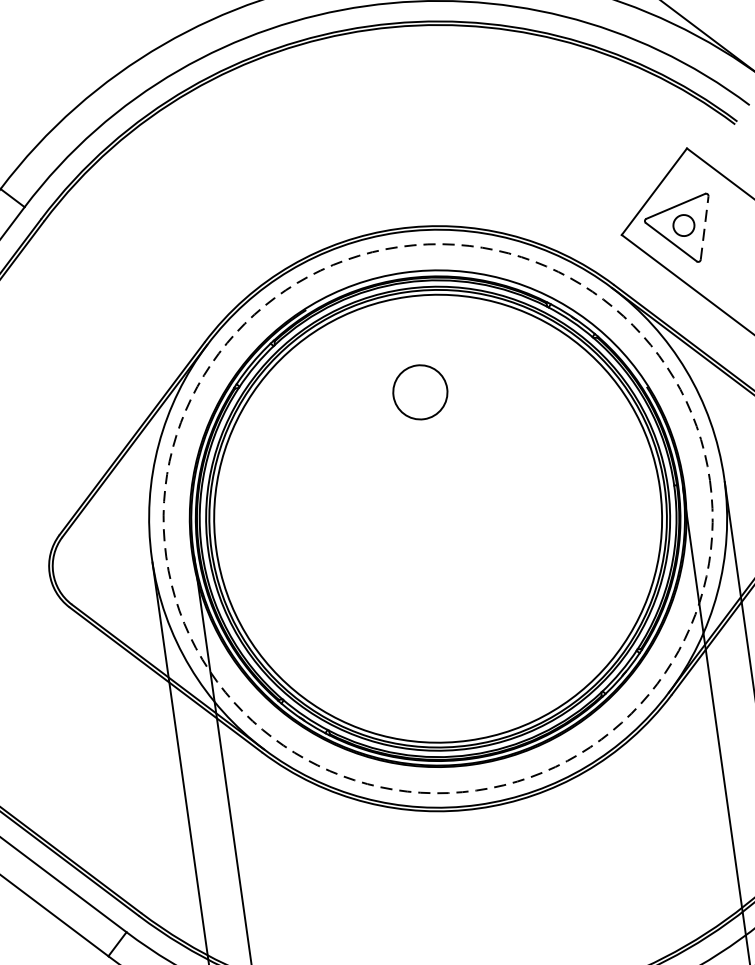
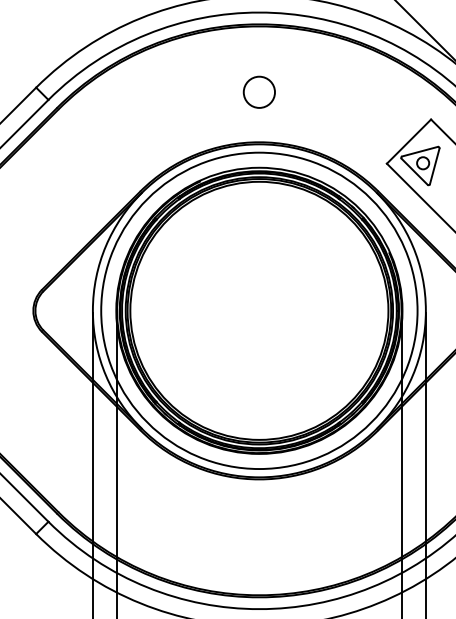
line: (703, 226) -> (434, 165), dashed -> solid
circle: (418, 391) -> (258, 91), moved
circle: (438, 518) -> (259, 310), dashed -> solid

